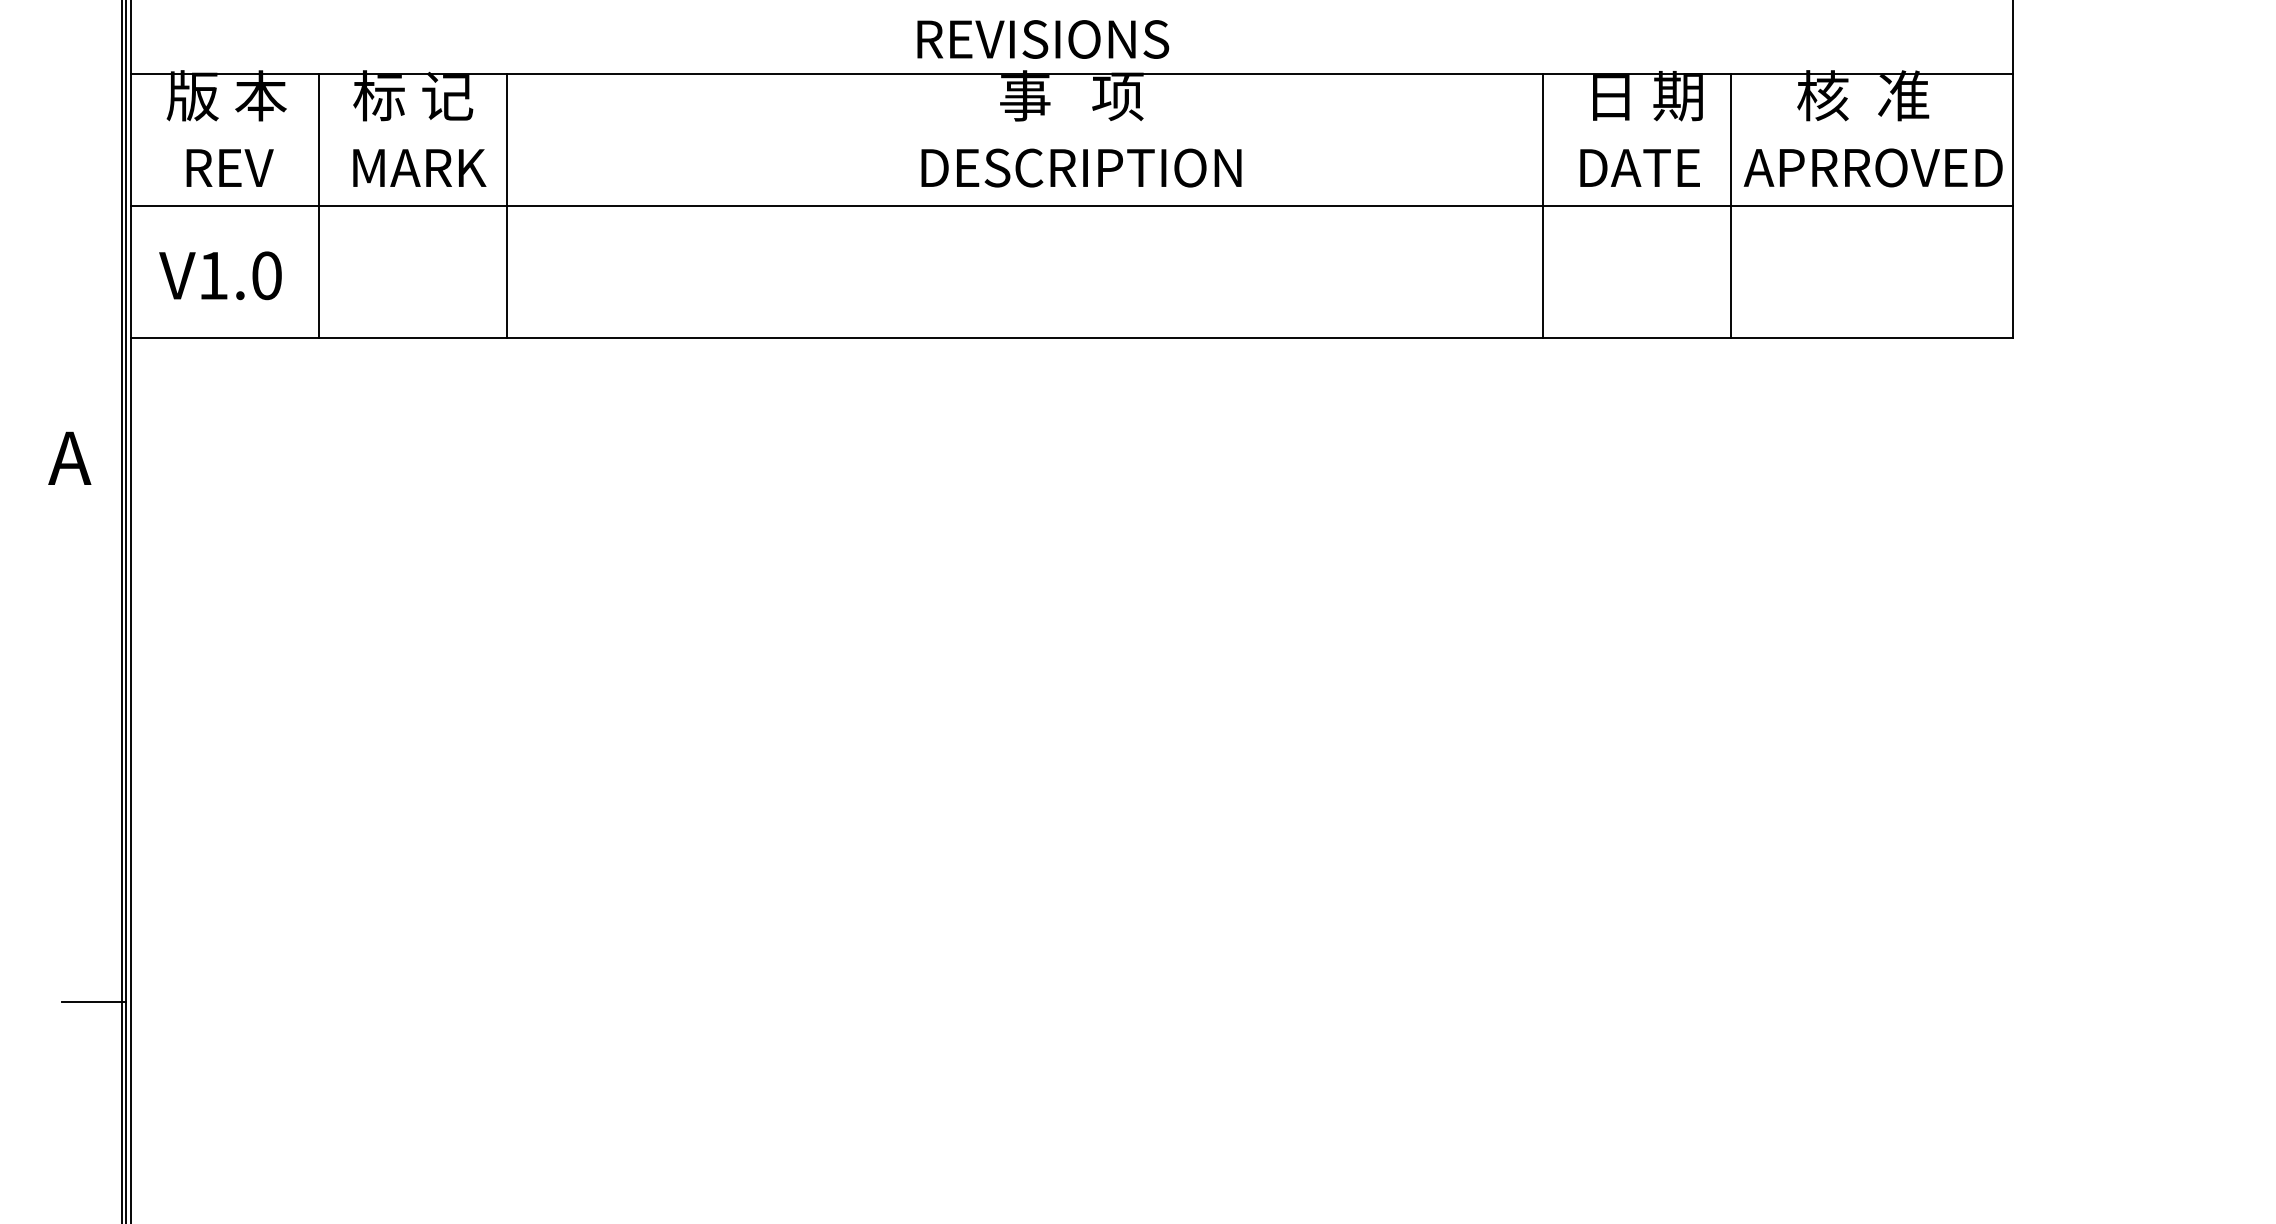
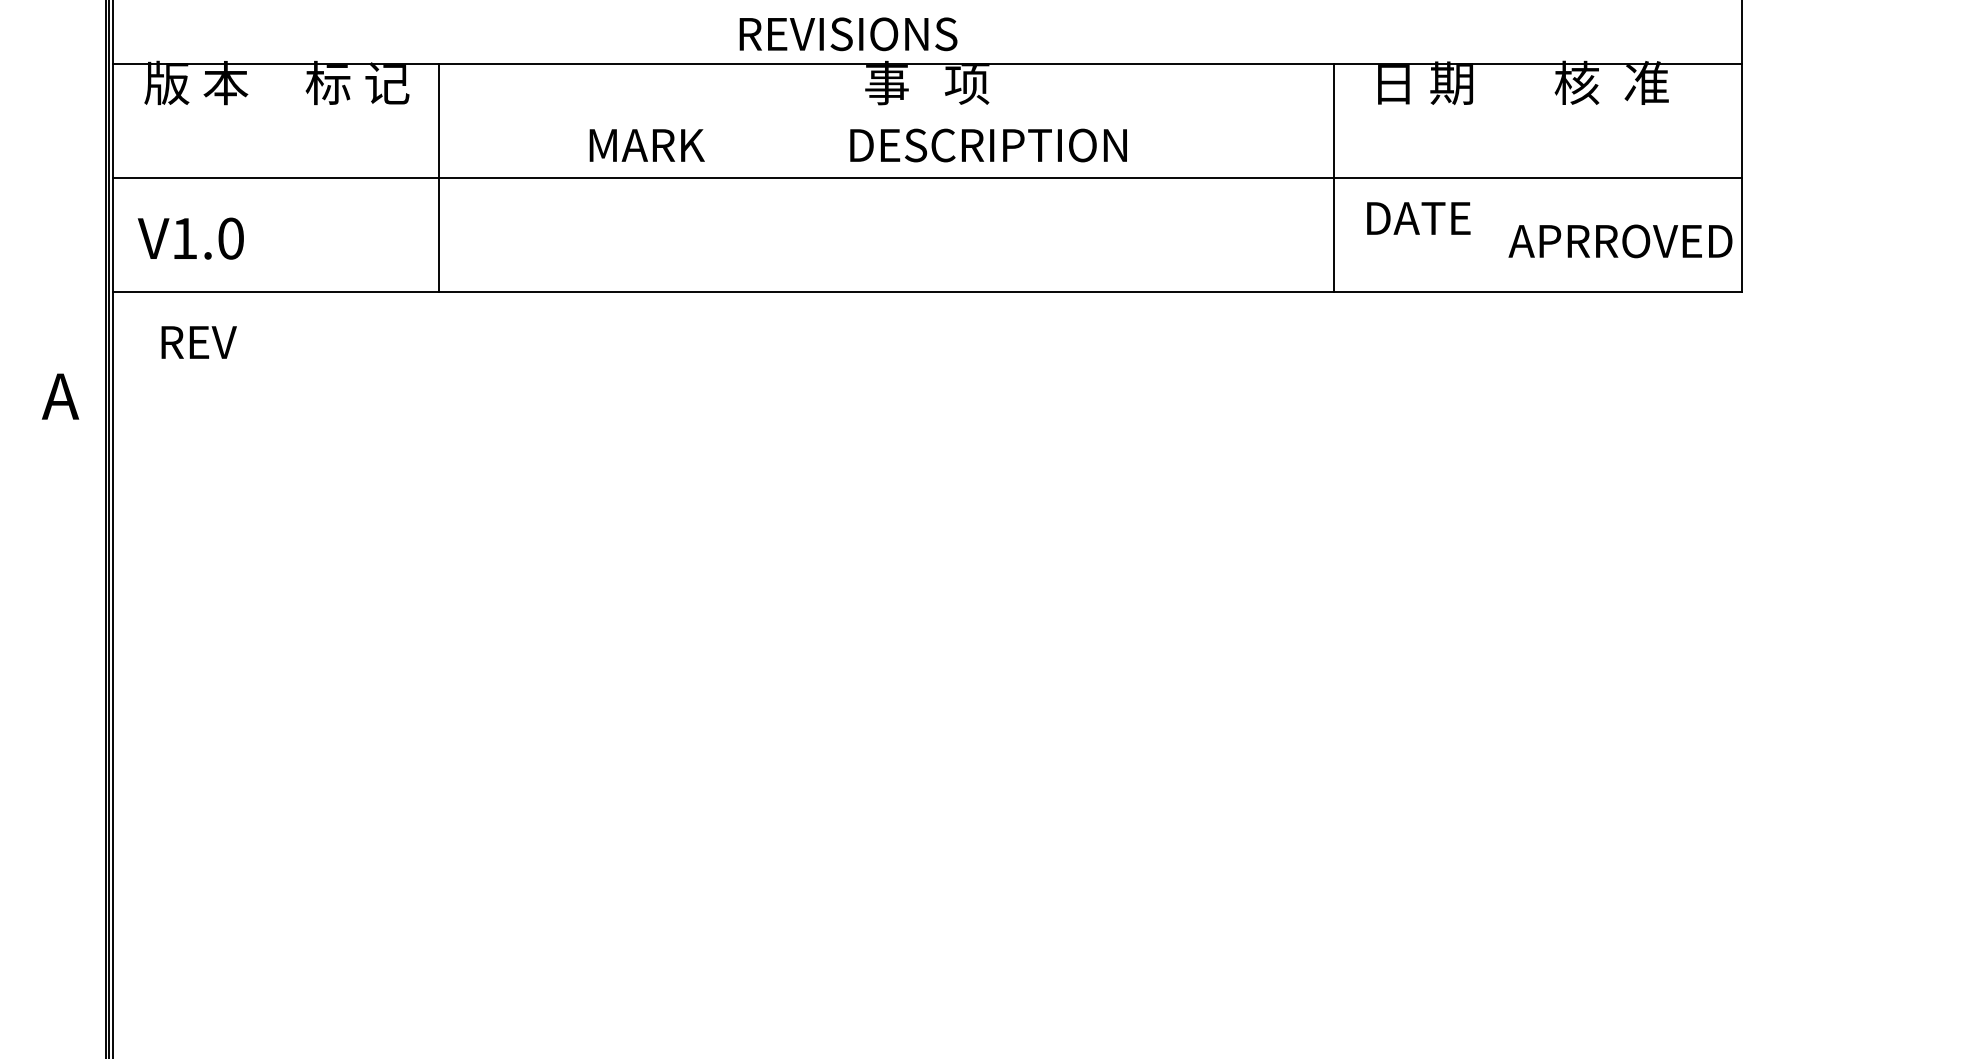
text: (1043, 39) -> (848, 34), moved
text: (229, 168) -> (198, 342), moved
text: (418, 168) -> (646, 145), moved
text: (1081, 168) -> (988, 145), moved
text: (1639, 168) -> (1418, 218), moved
text: (1873, 168) -> (1620, 241), moved
line: (318, 206) -> (275, 178), removed
line: (1731, 206) -> (1497, 178), removed
line: (94, 1001) -> (81, 866), removed

